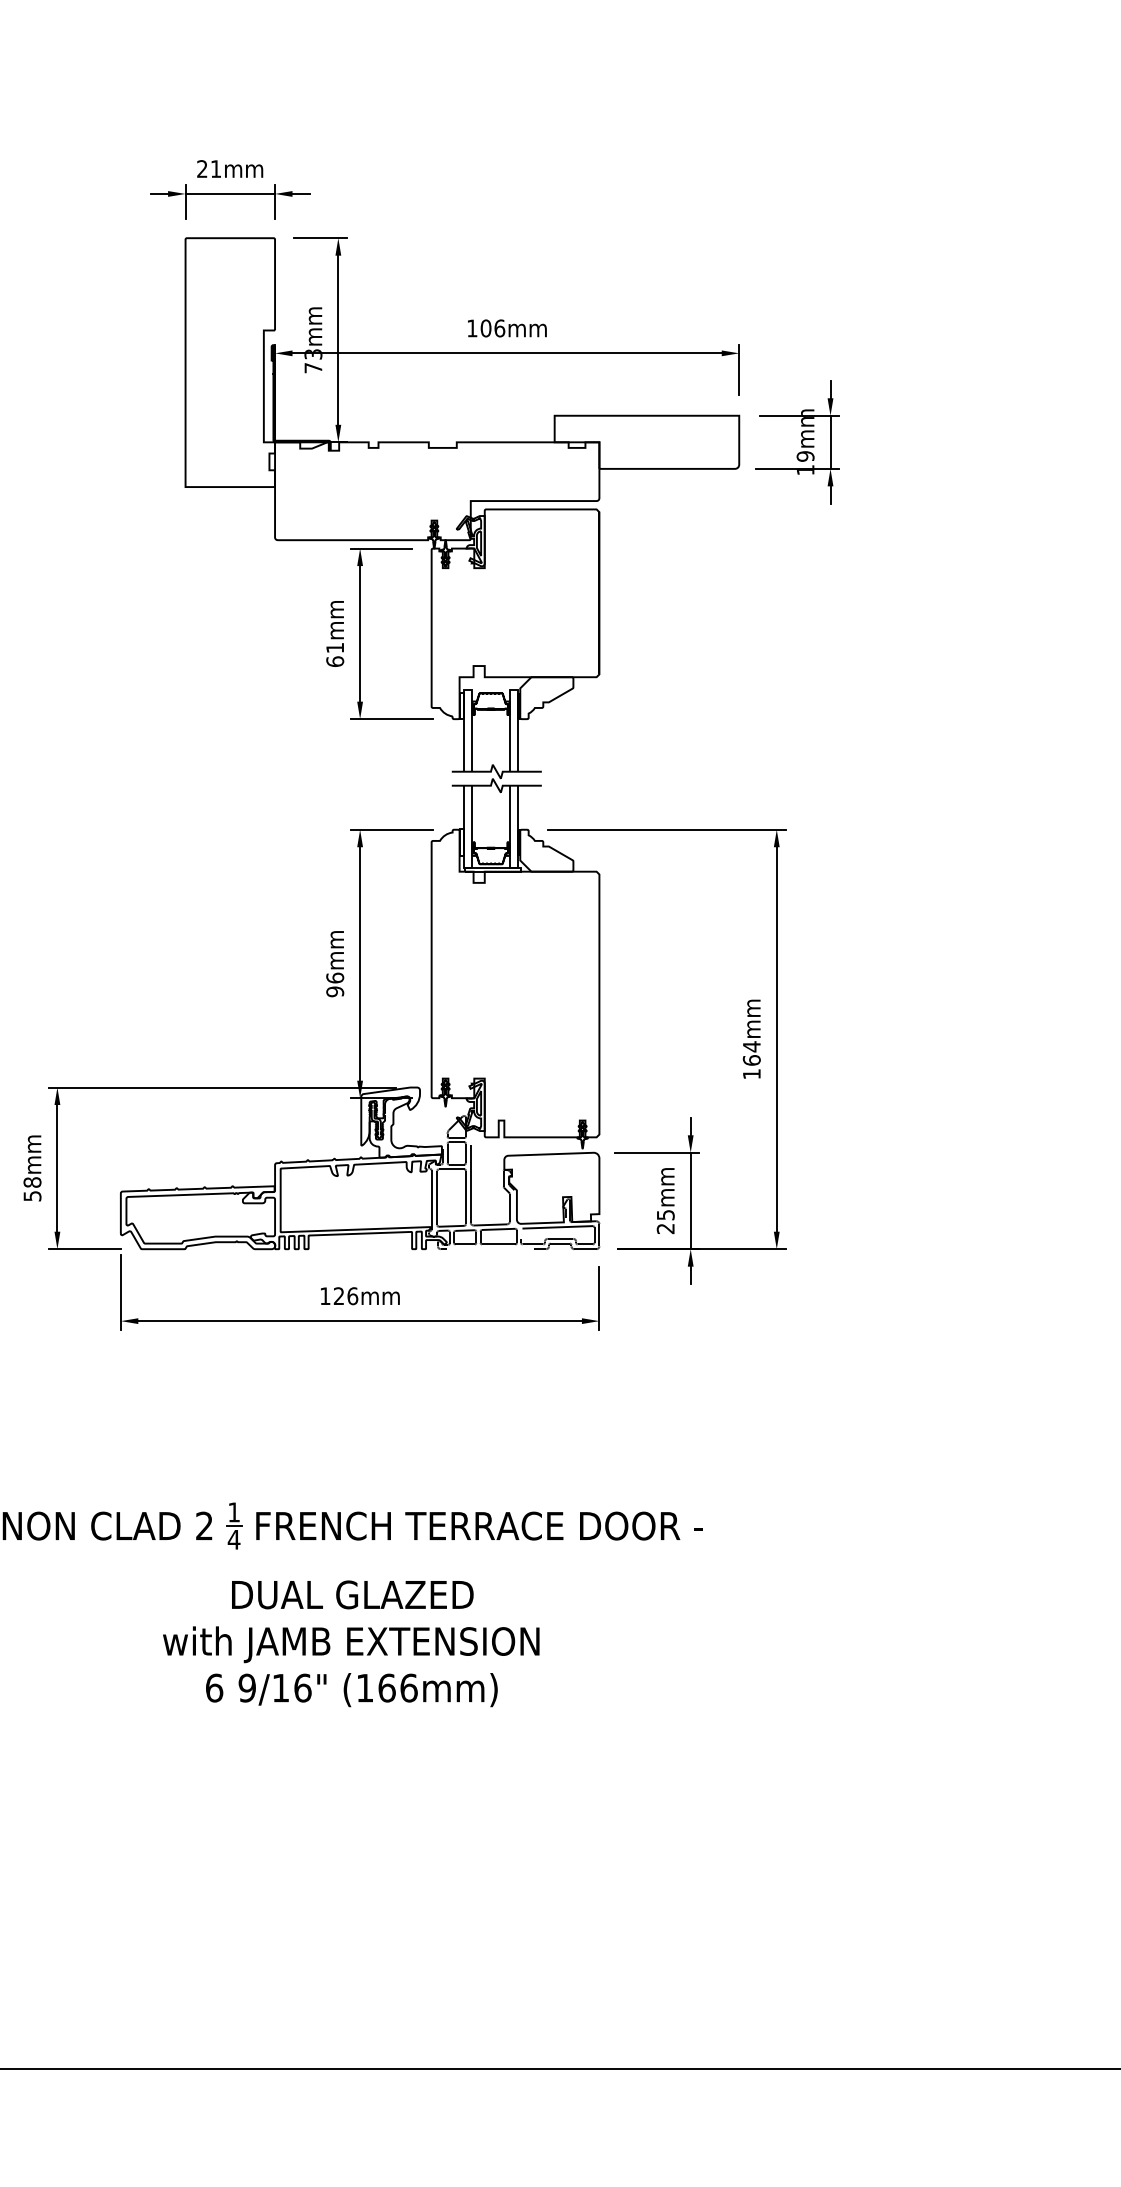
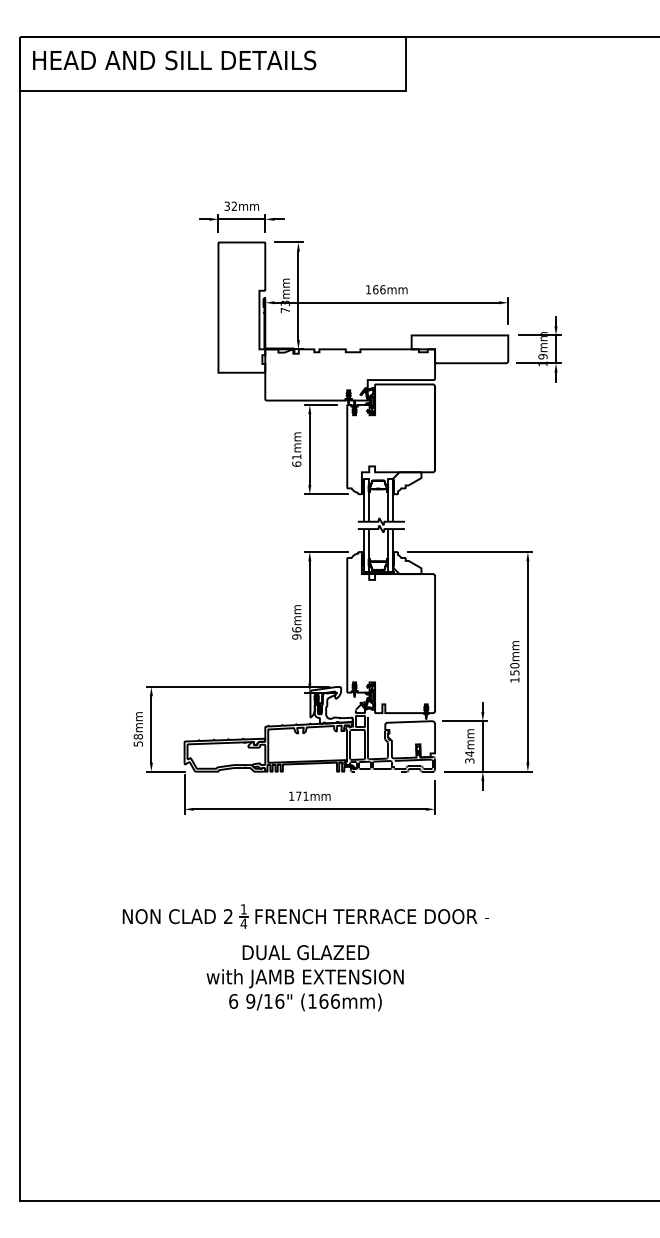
text: (208, 167) -> (230, 205), 21mm -> 32mm
text: (485, 328) -> (375, 289), 106mm -> 166mm
text: (751, 1052) -> (514, 668), 164mm -> 150mm
text: (665, 1222) -> (469, 757), 25mm -> 34mm
text: (346, 1294) -> (302, 795), 126mm -> 171mm

